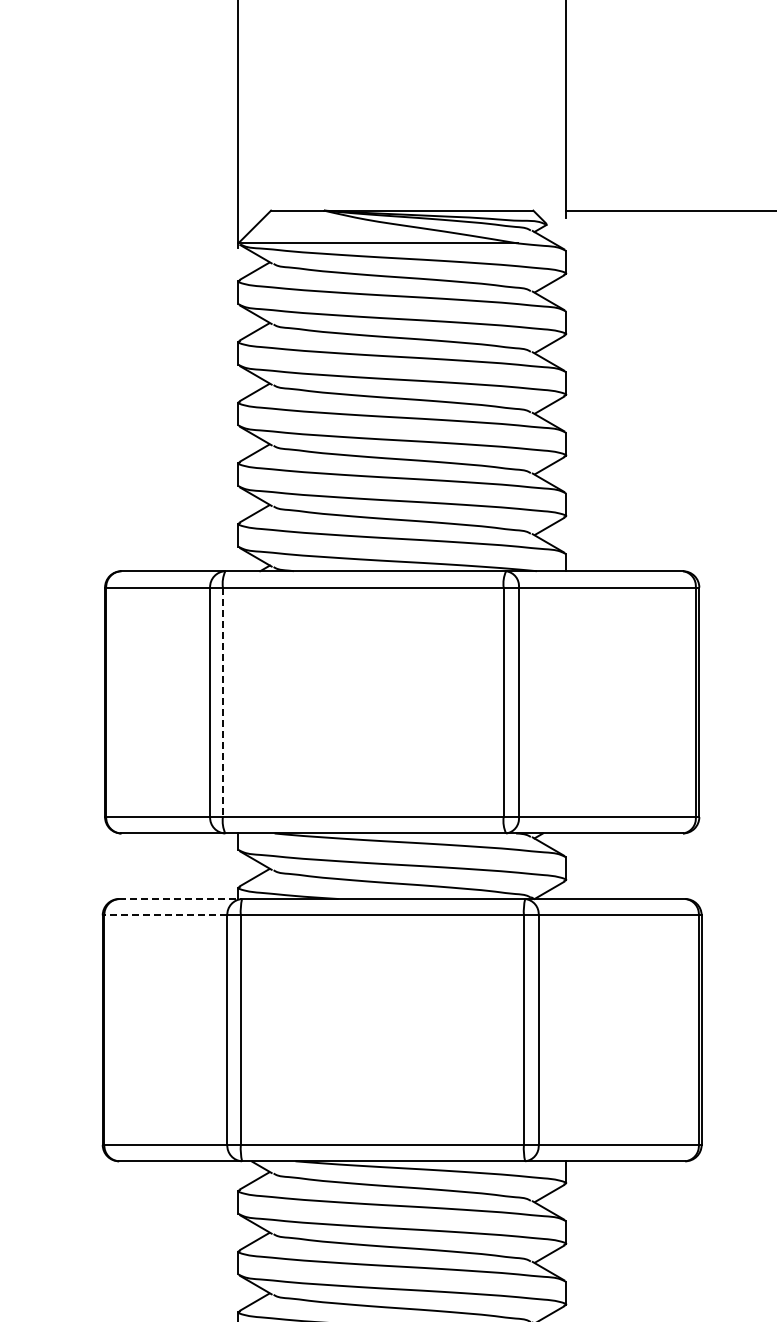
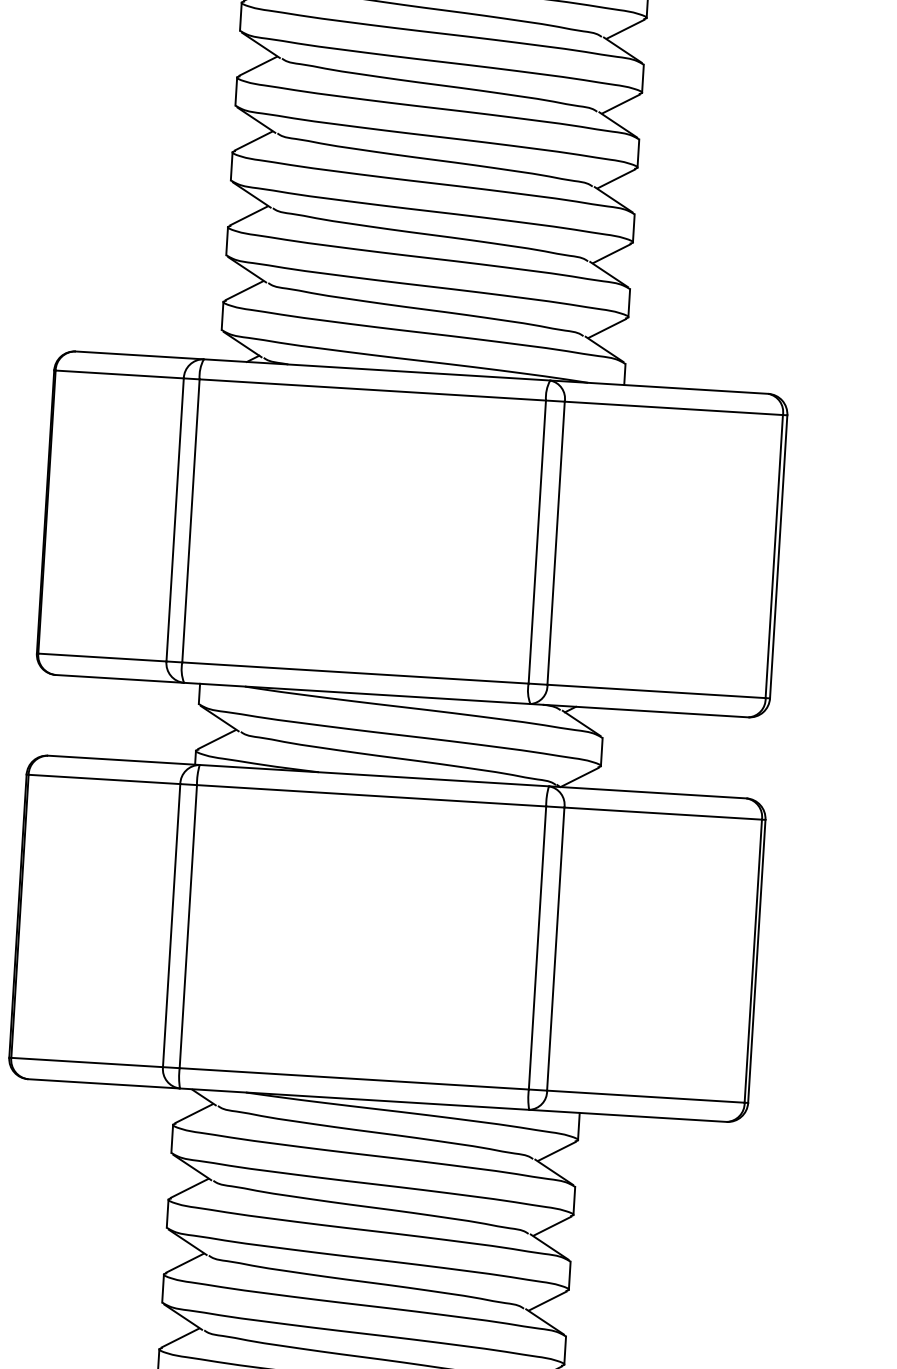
line: (222, 702) -> (190, 521), dashed -> solid
line: (181, 899) -> (124, 760), dashed -> solid
line: (165, 915) -> (104, 779), dashed -> solid

